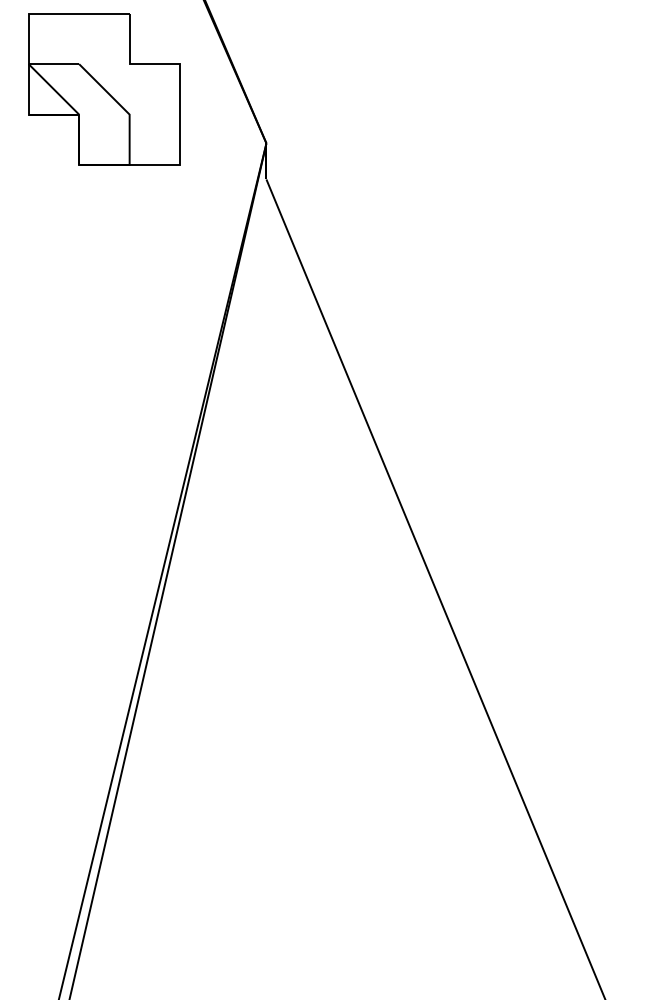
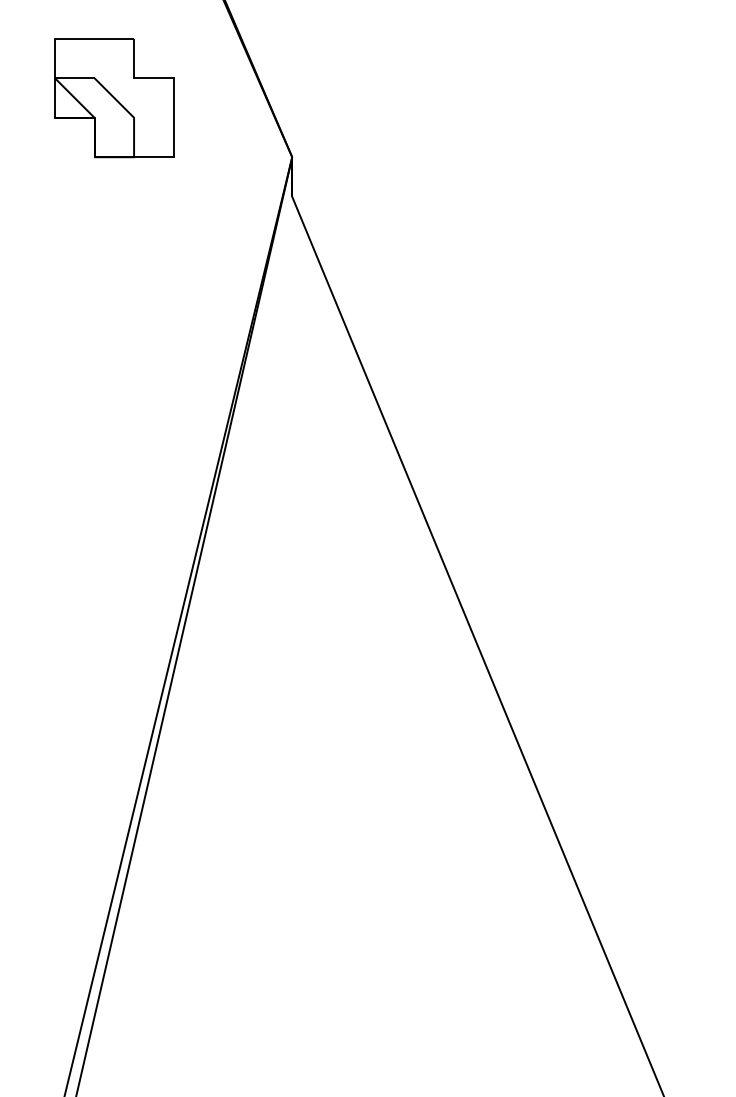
part: (103, 89) -> (113, 98), size x0.71

